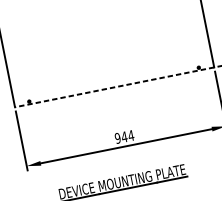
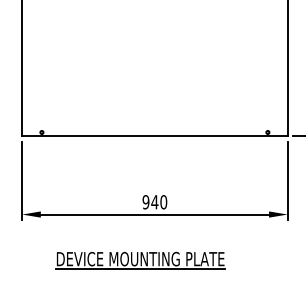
line: (114, 87) -> (154, 136), dashed -> solid
text: (131, 135) -> (163, 202), 944 -> 940

